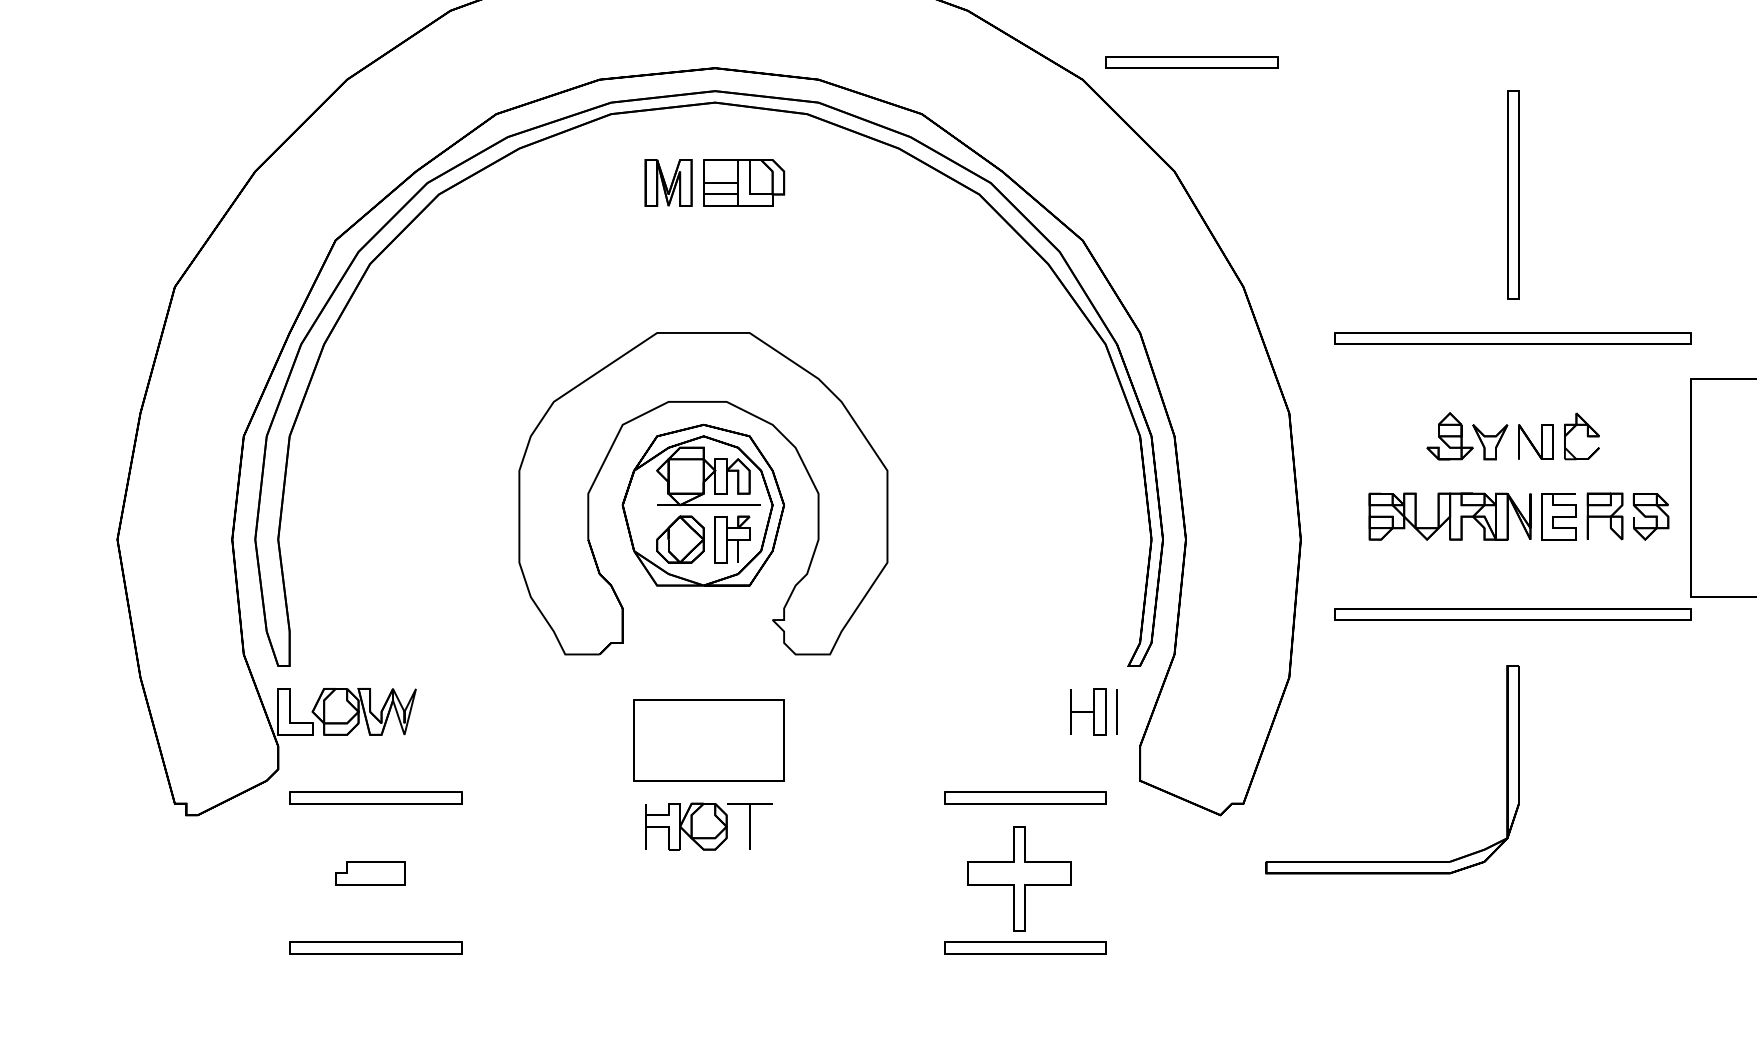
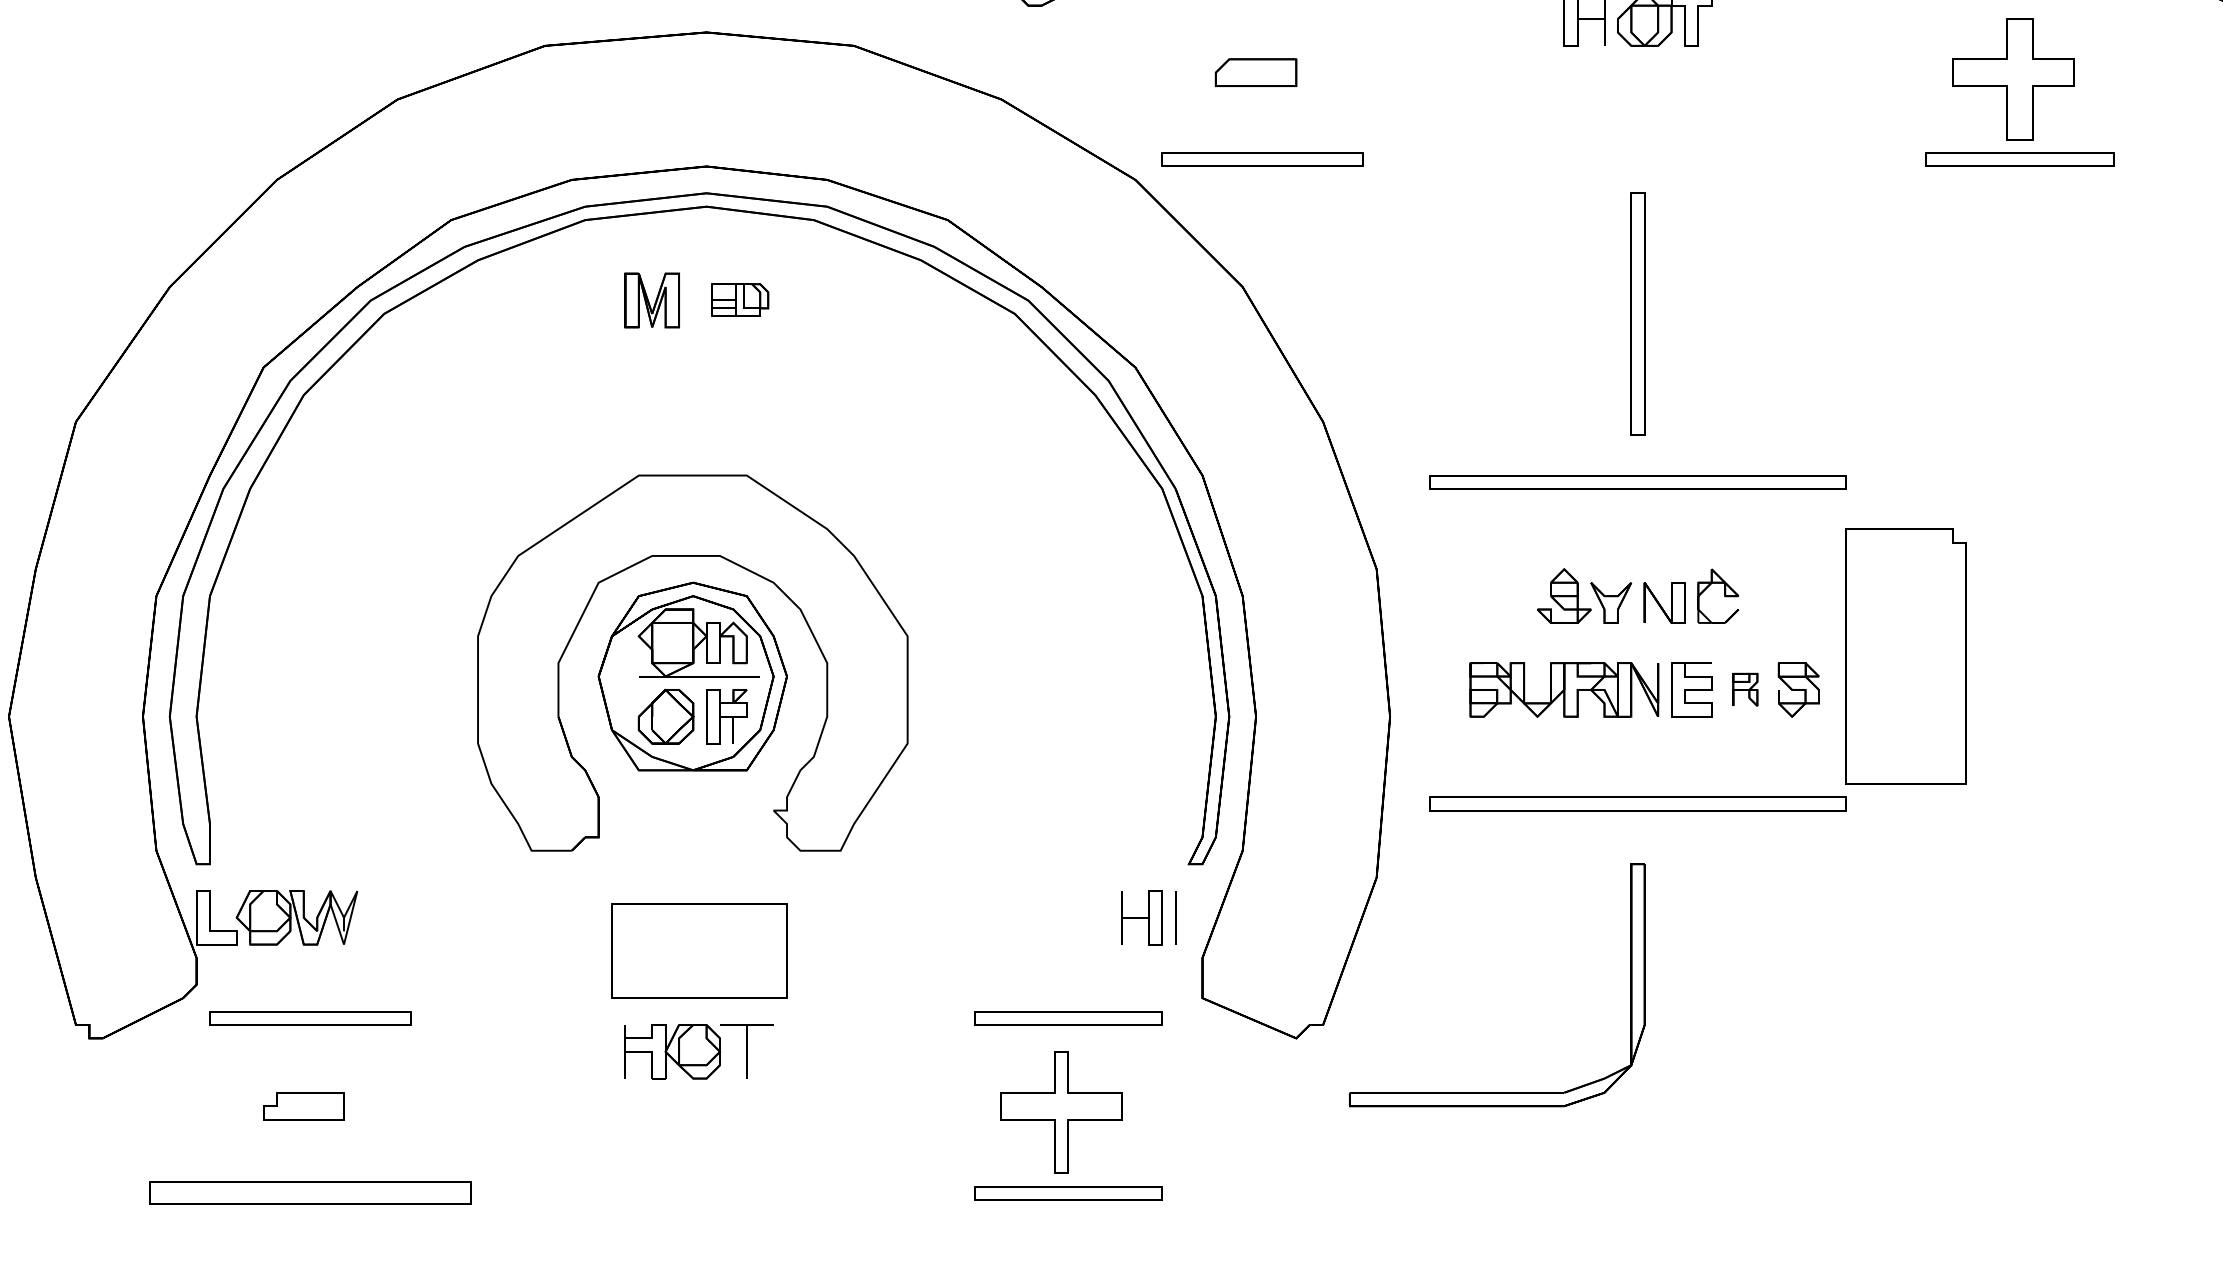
part: (743, 182) -> (739, 299), size x0.6
part: (1605, 516) -> (1745, 689), size x0.6
part: (375, 948) -> (310, 1193), size x1.6

